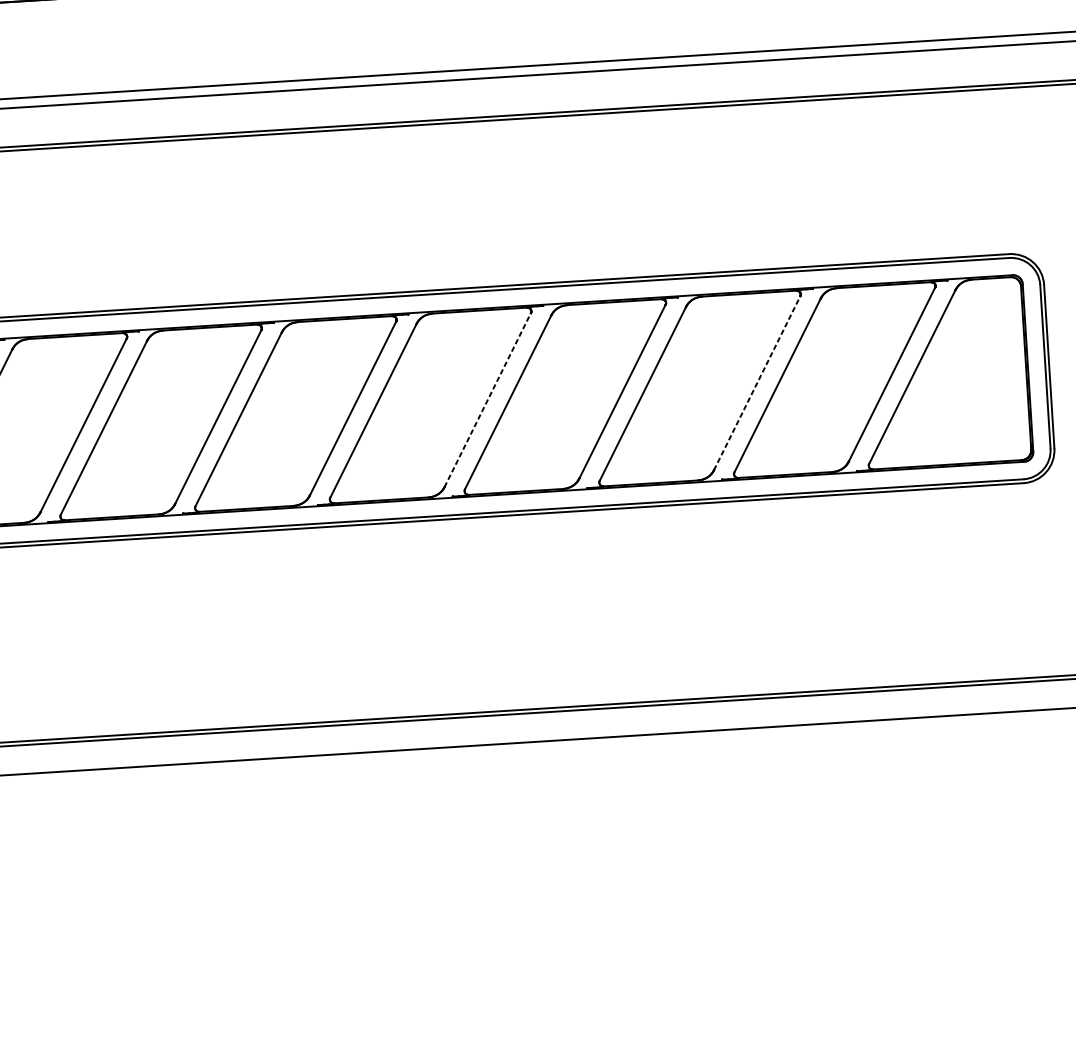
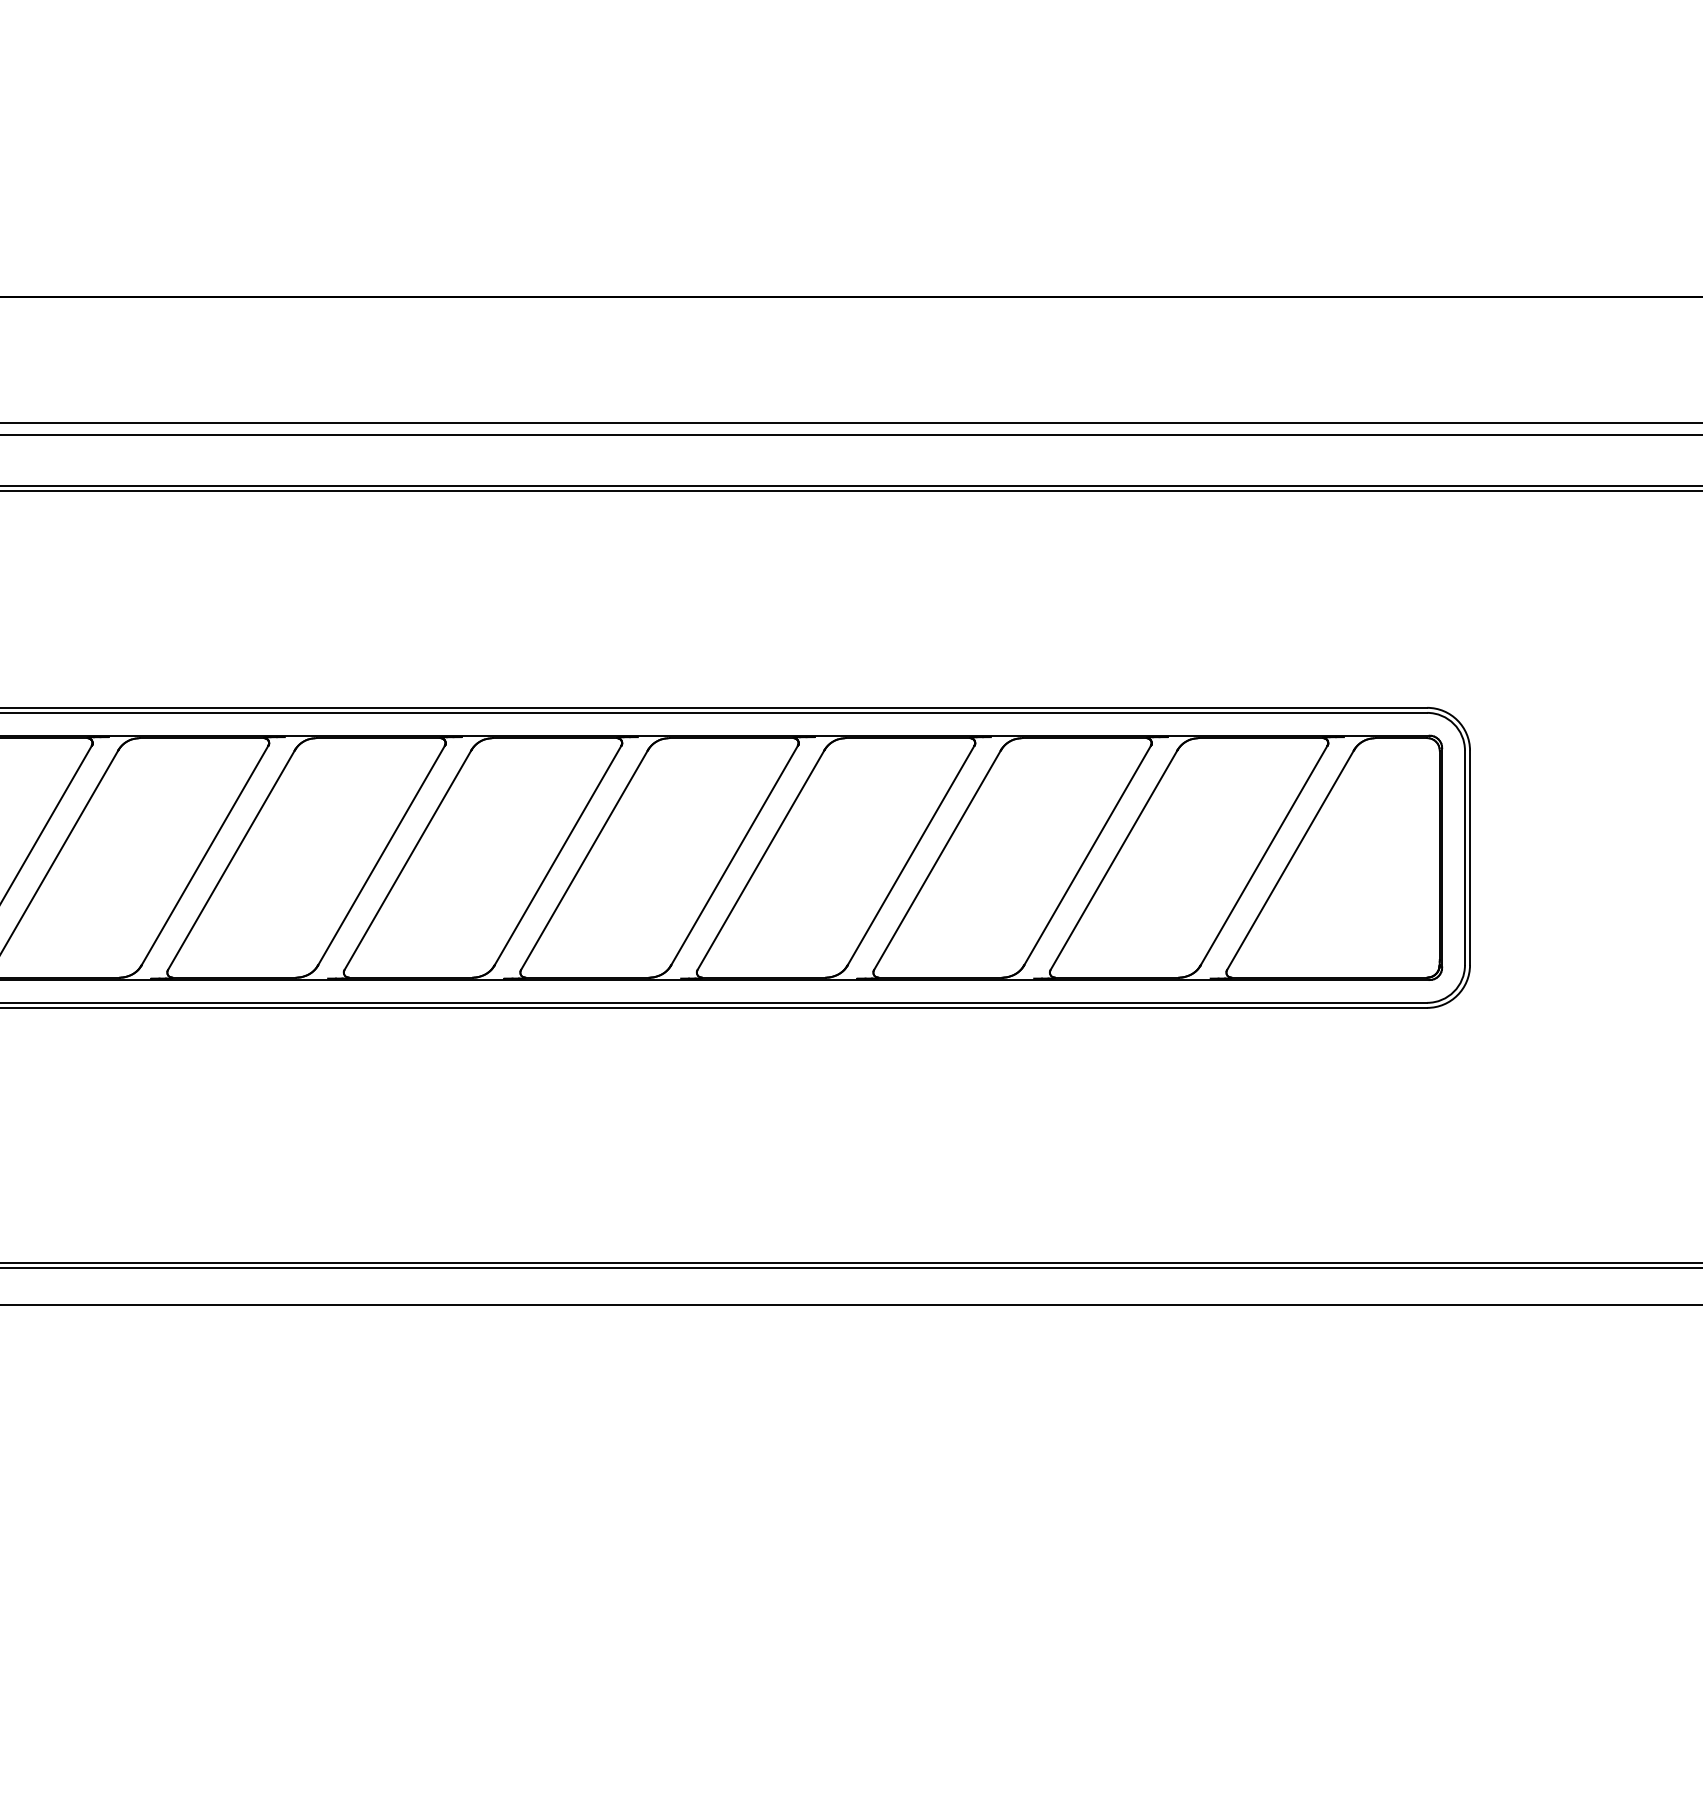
line: (757, 382) -> (1087, 854), dashed -> solid
line: (487, 399) -> (734, 854), dashed -> solid

